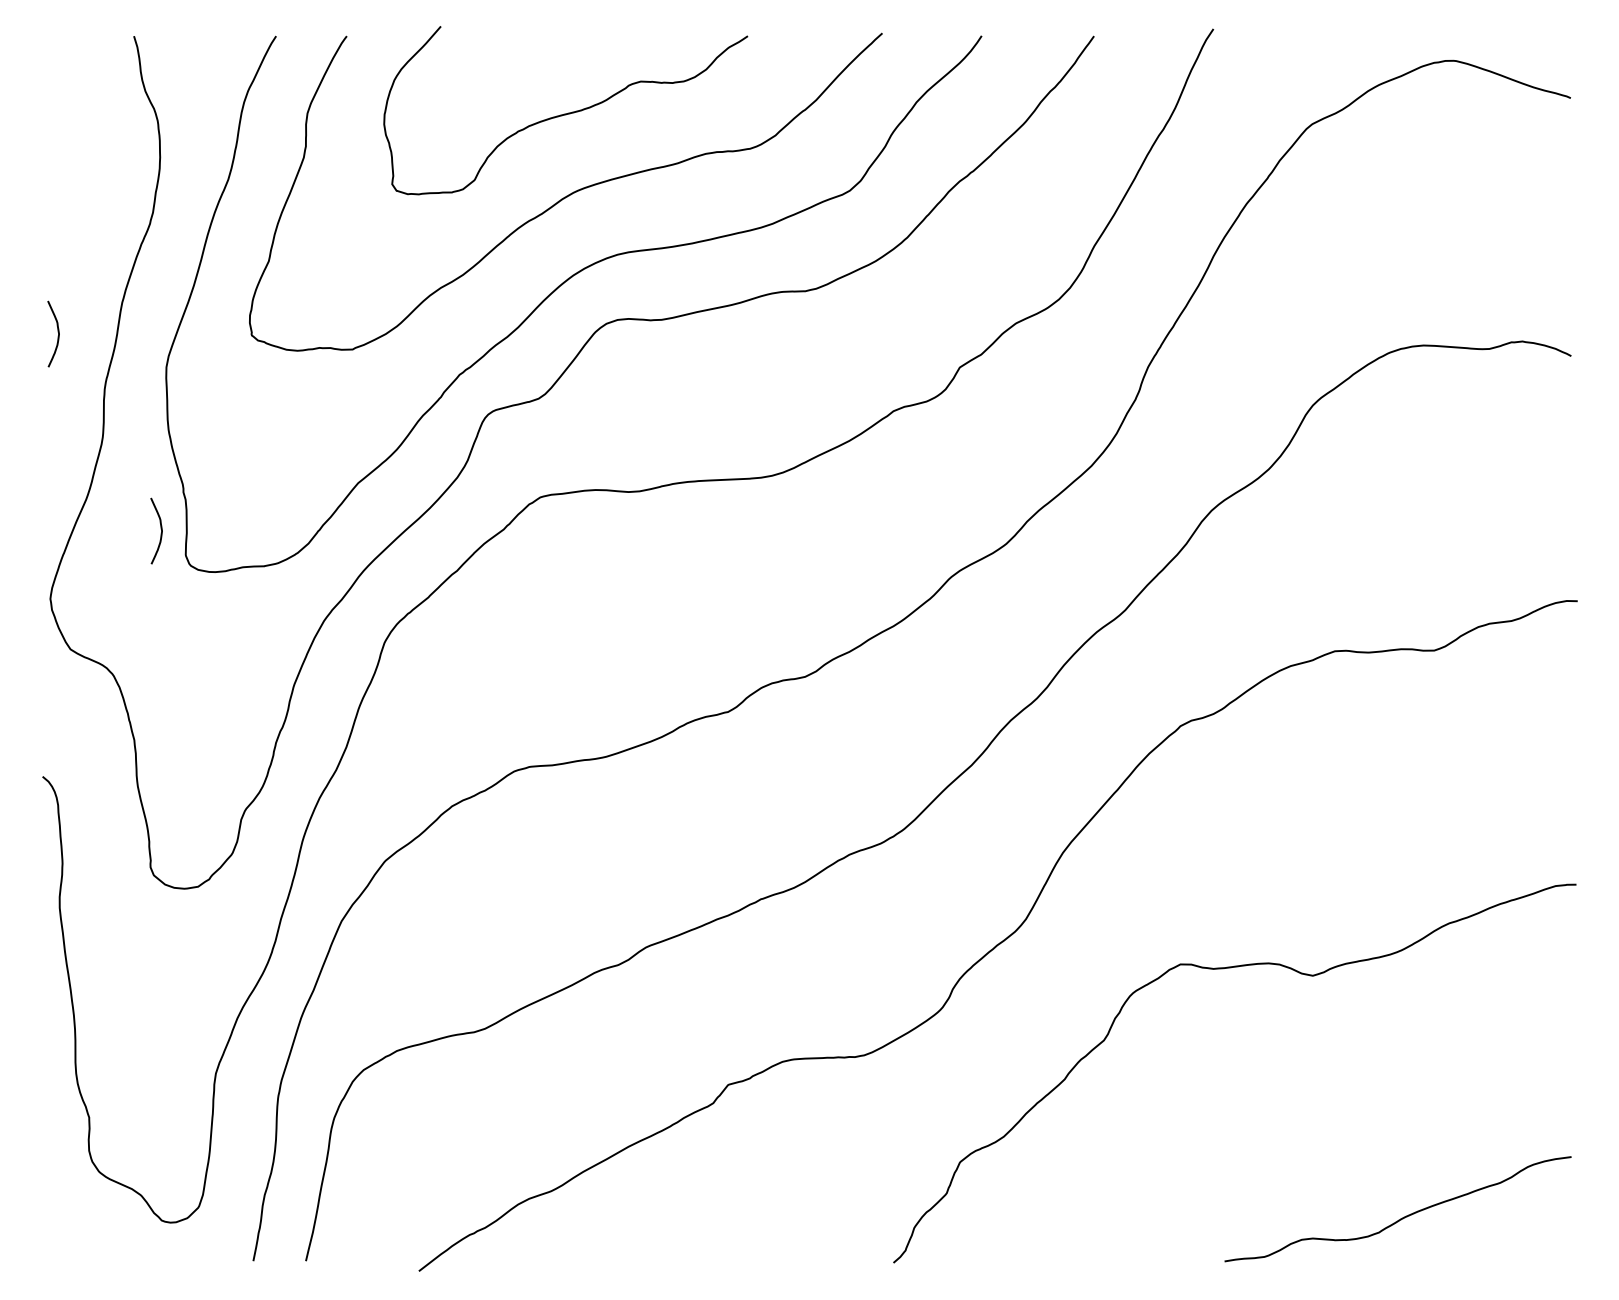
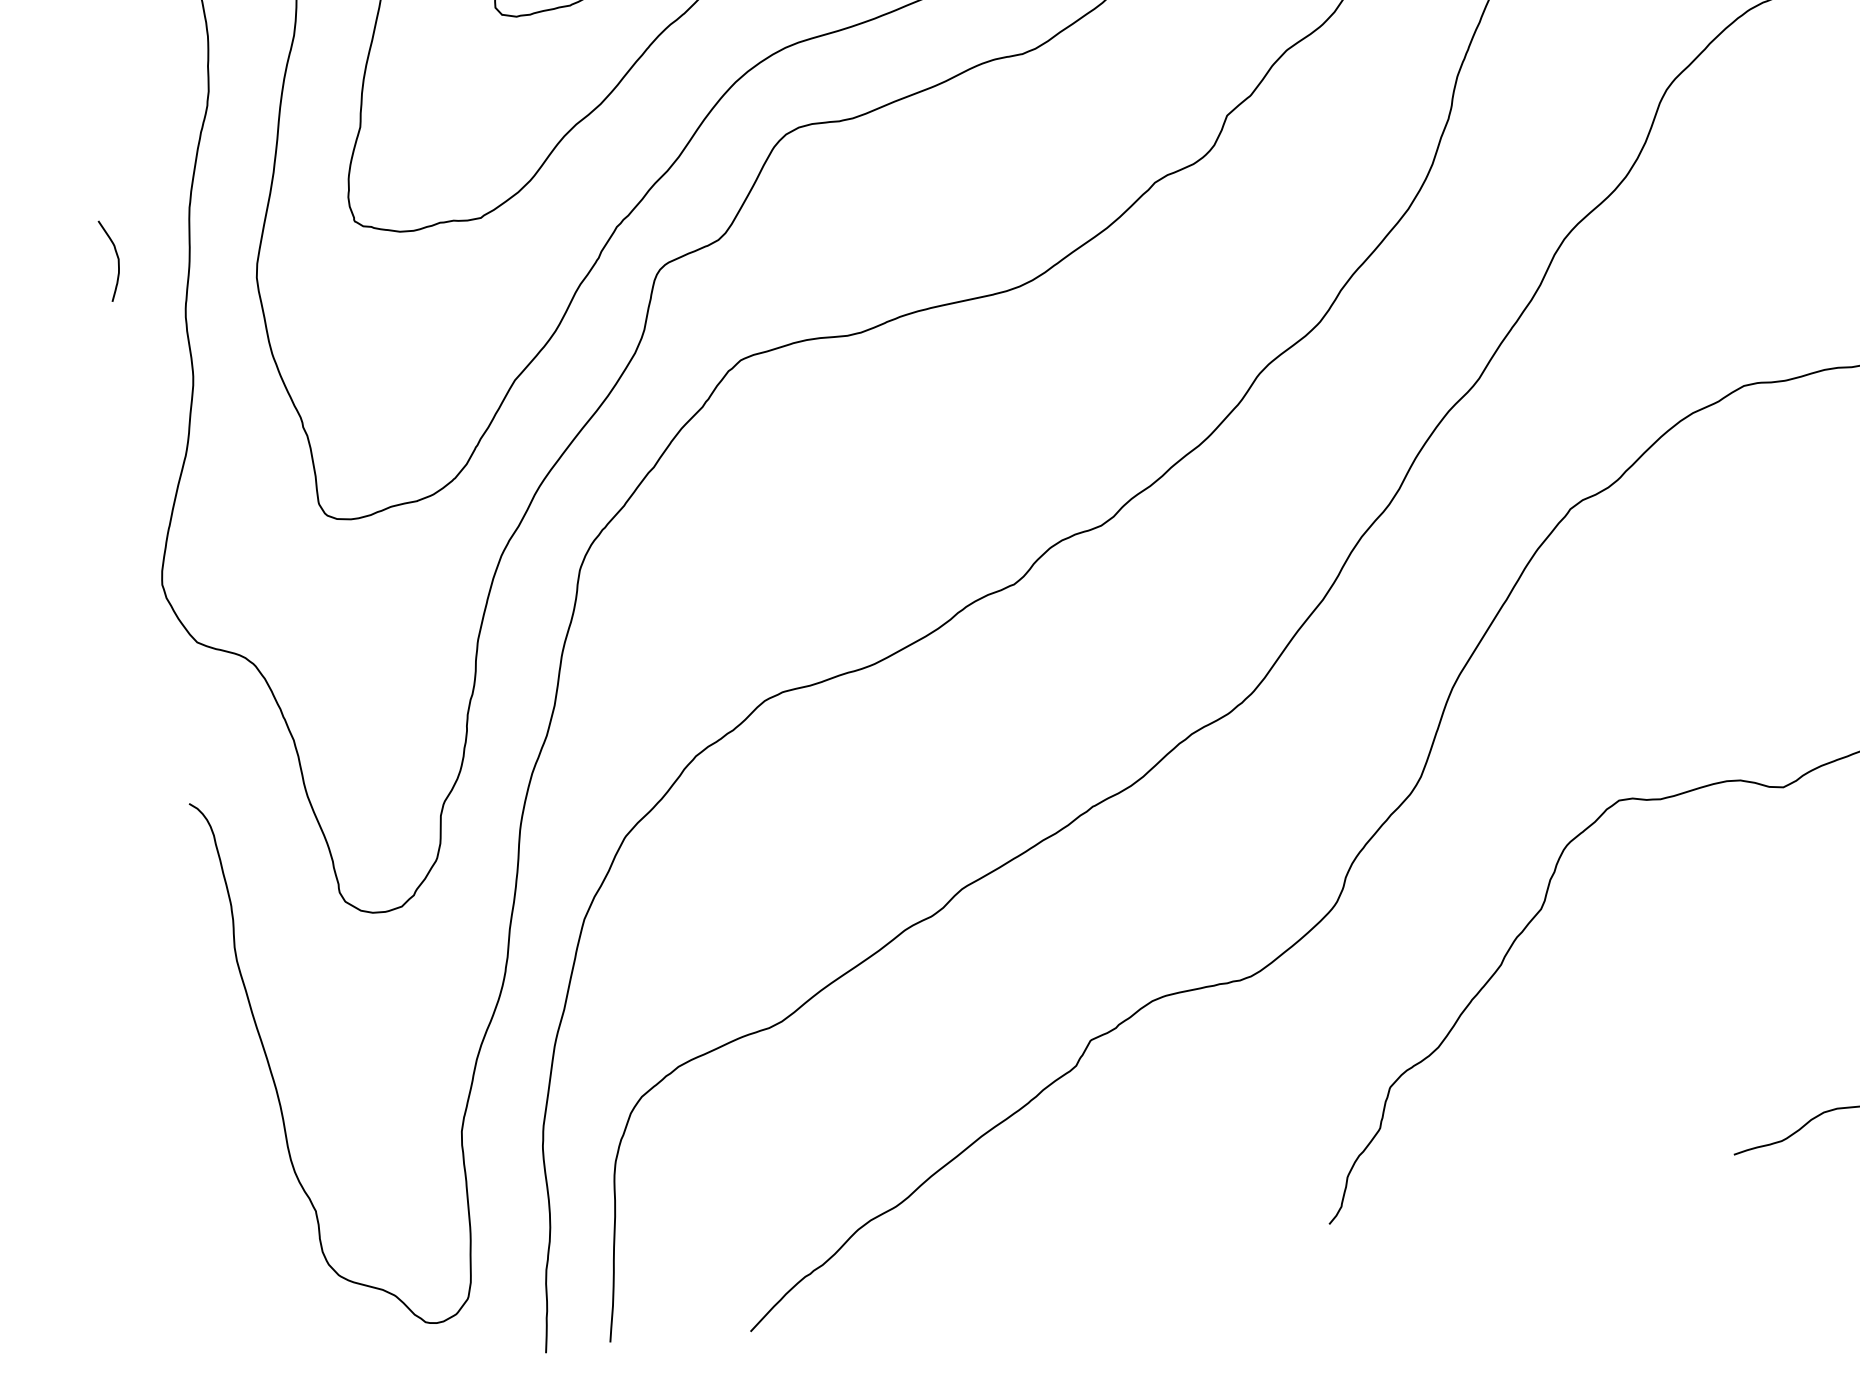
curve: (160, 529) -> (282, 477), removed

